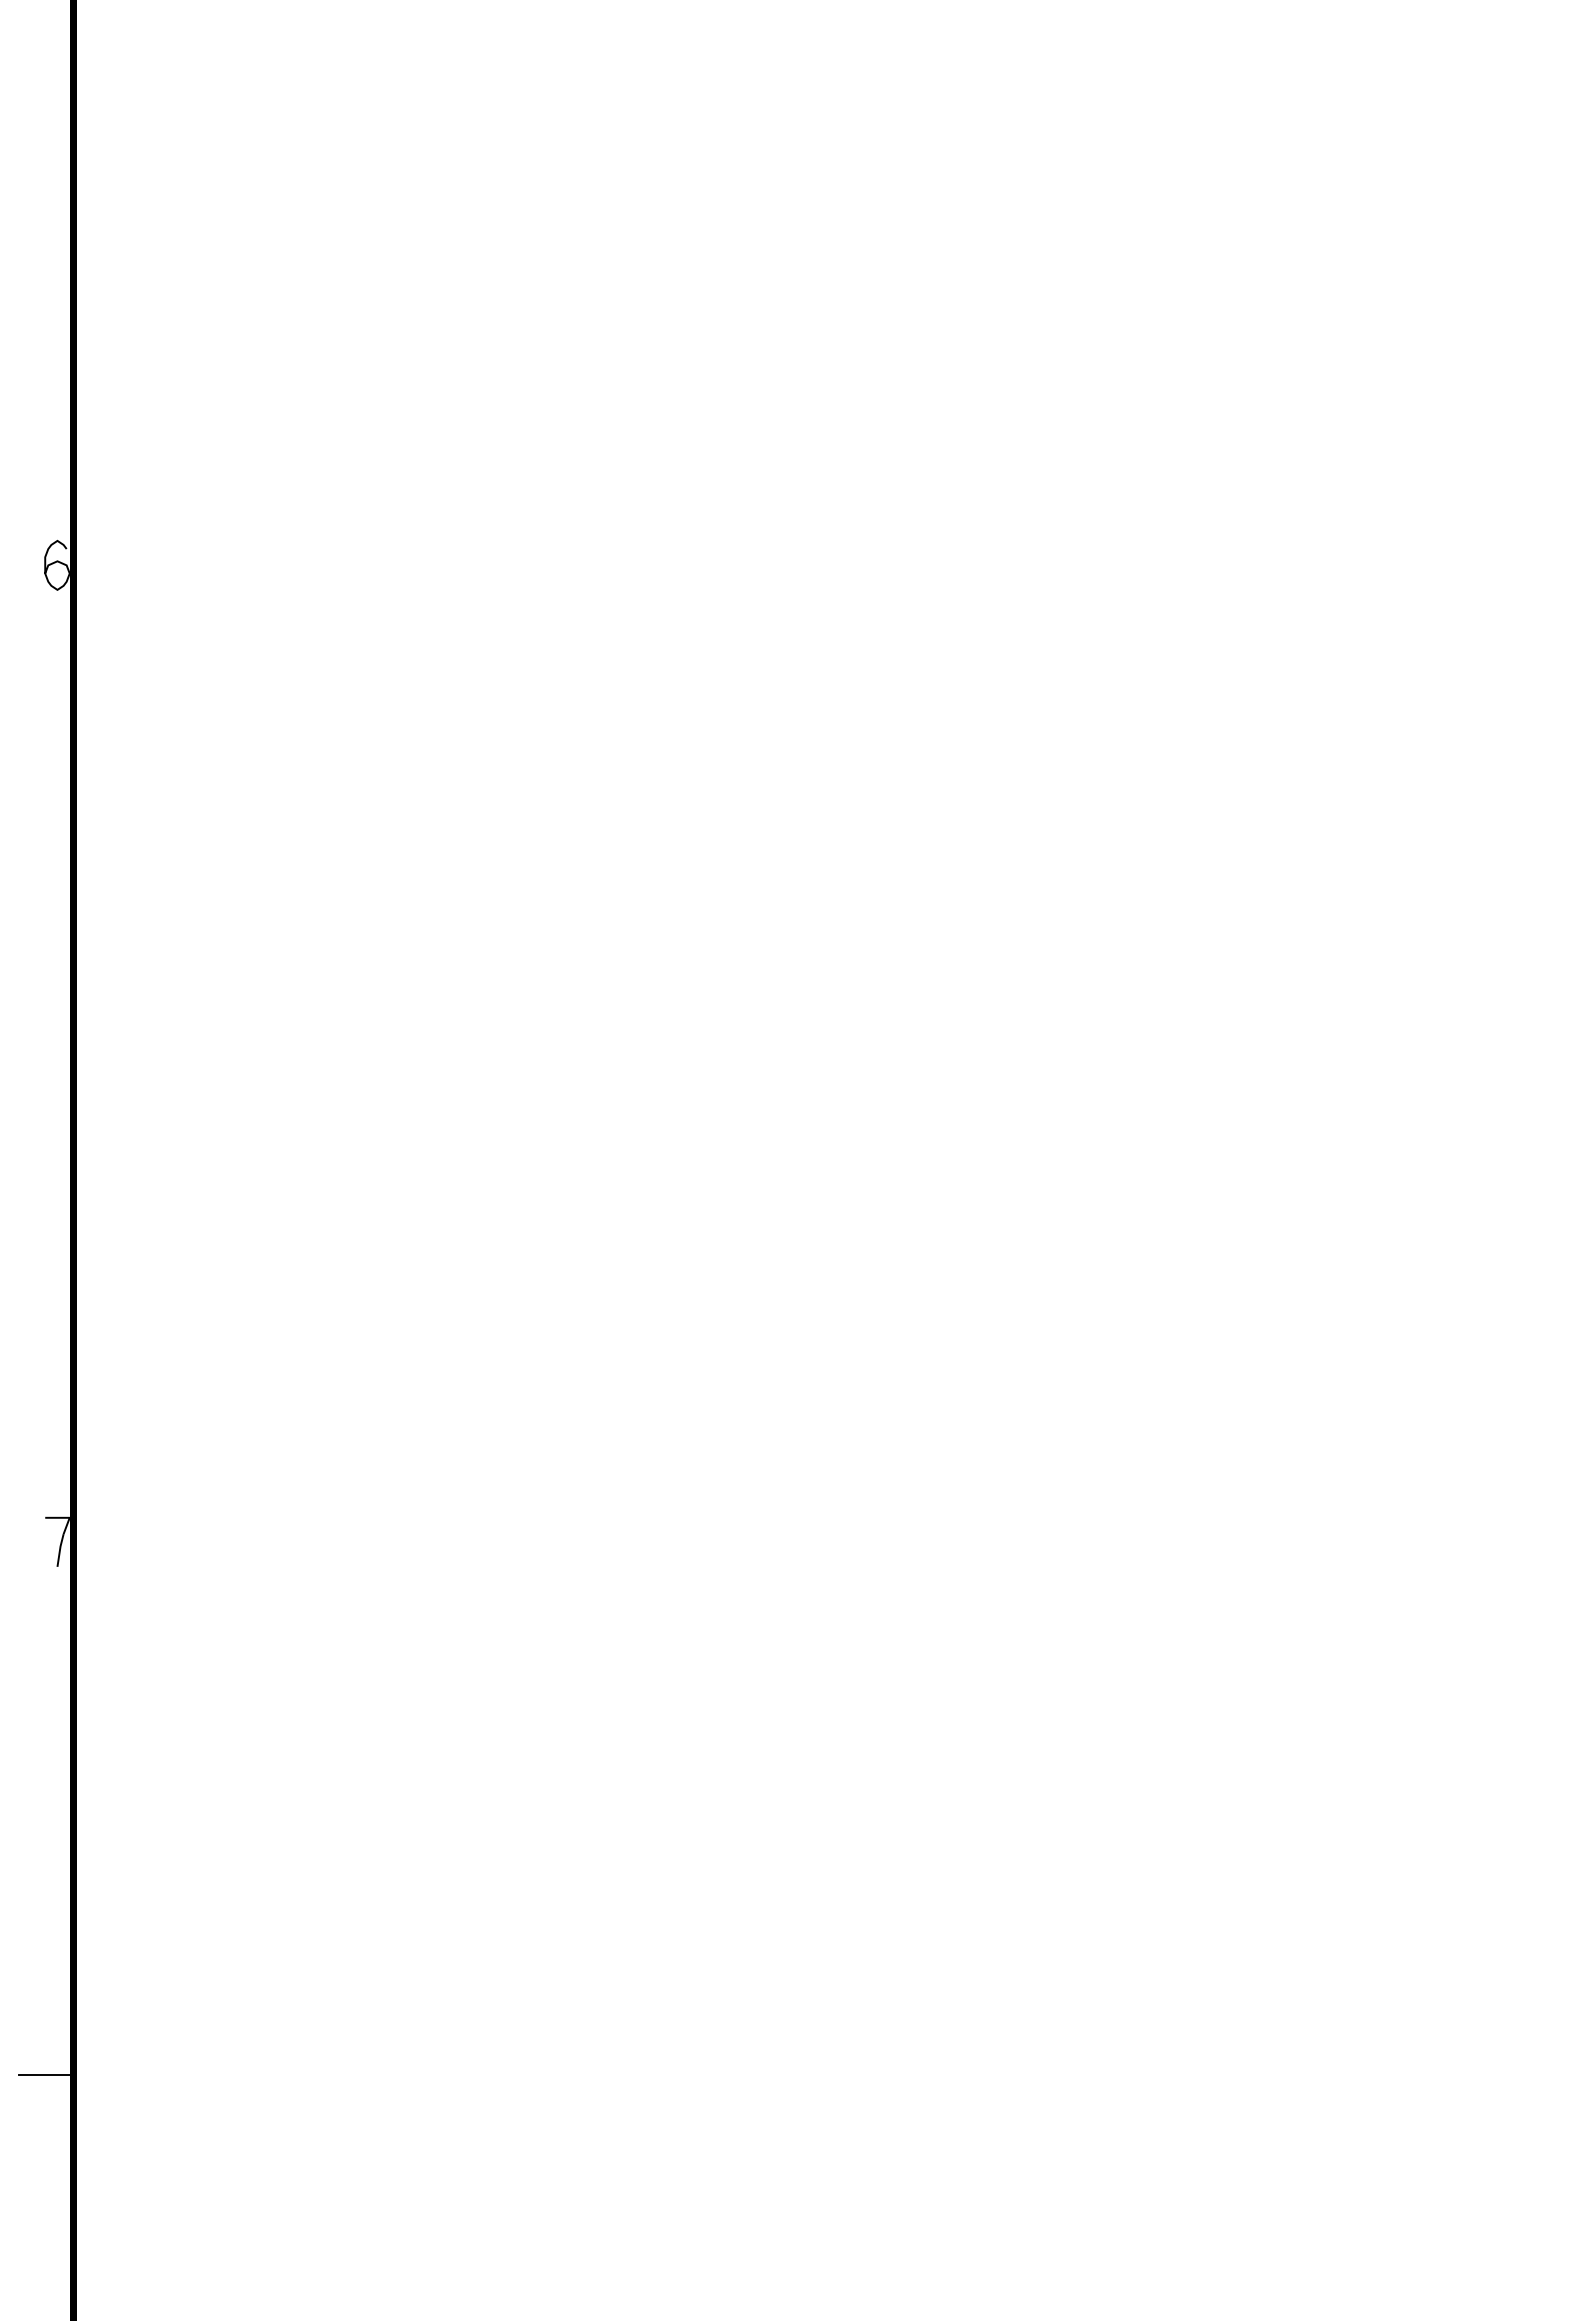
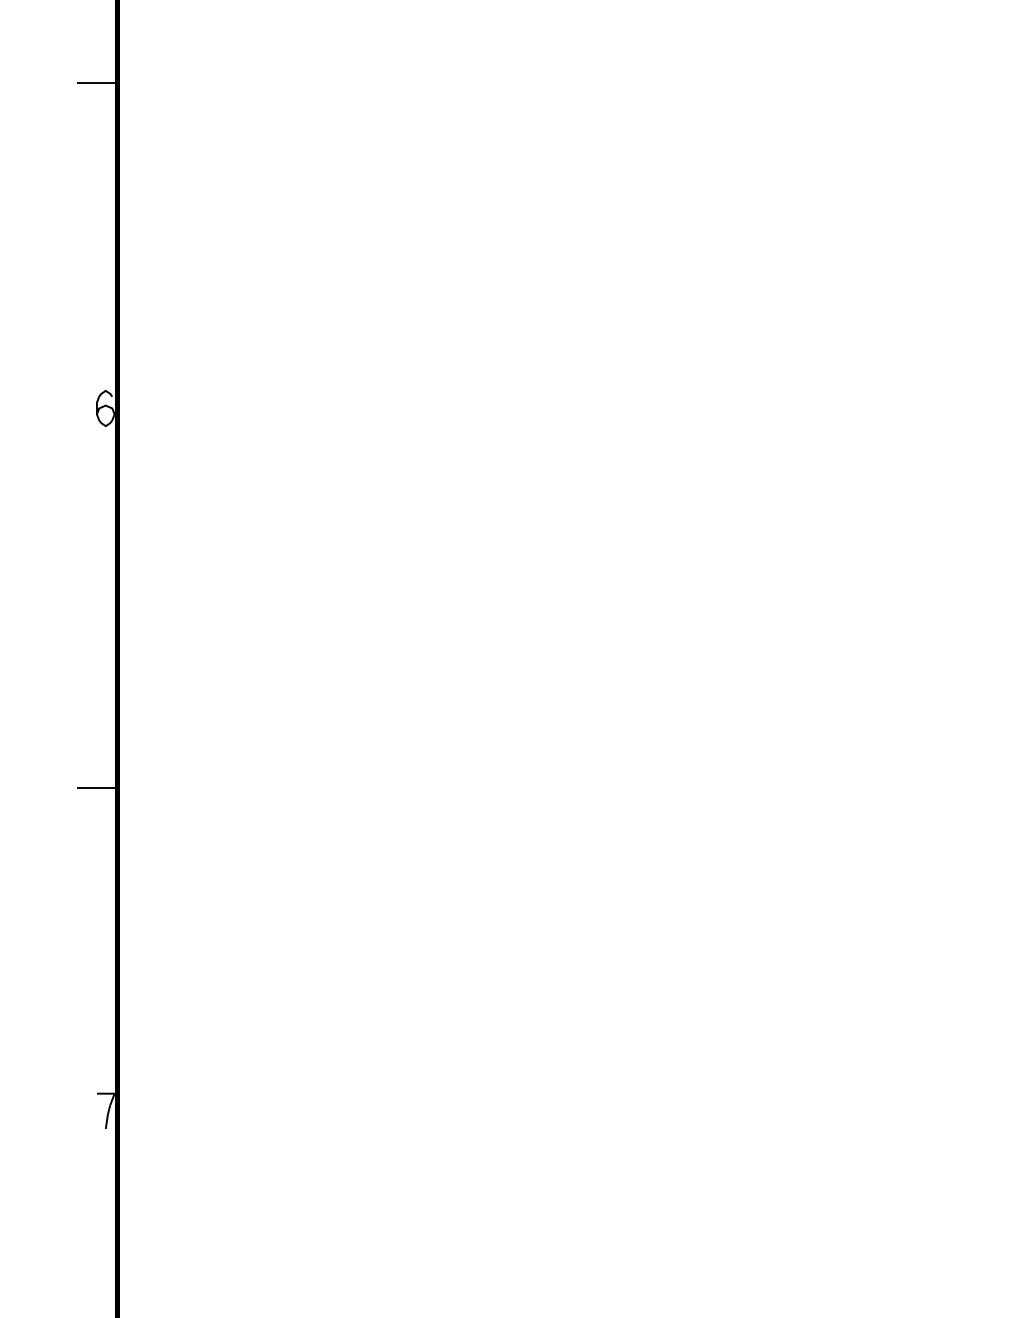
line: (45, 112) -> (97, 82), added
line: (45, 1093) -> (97, 788), added

